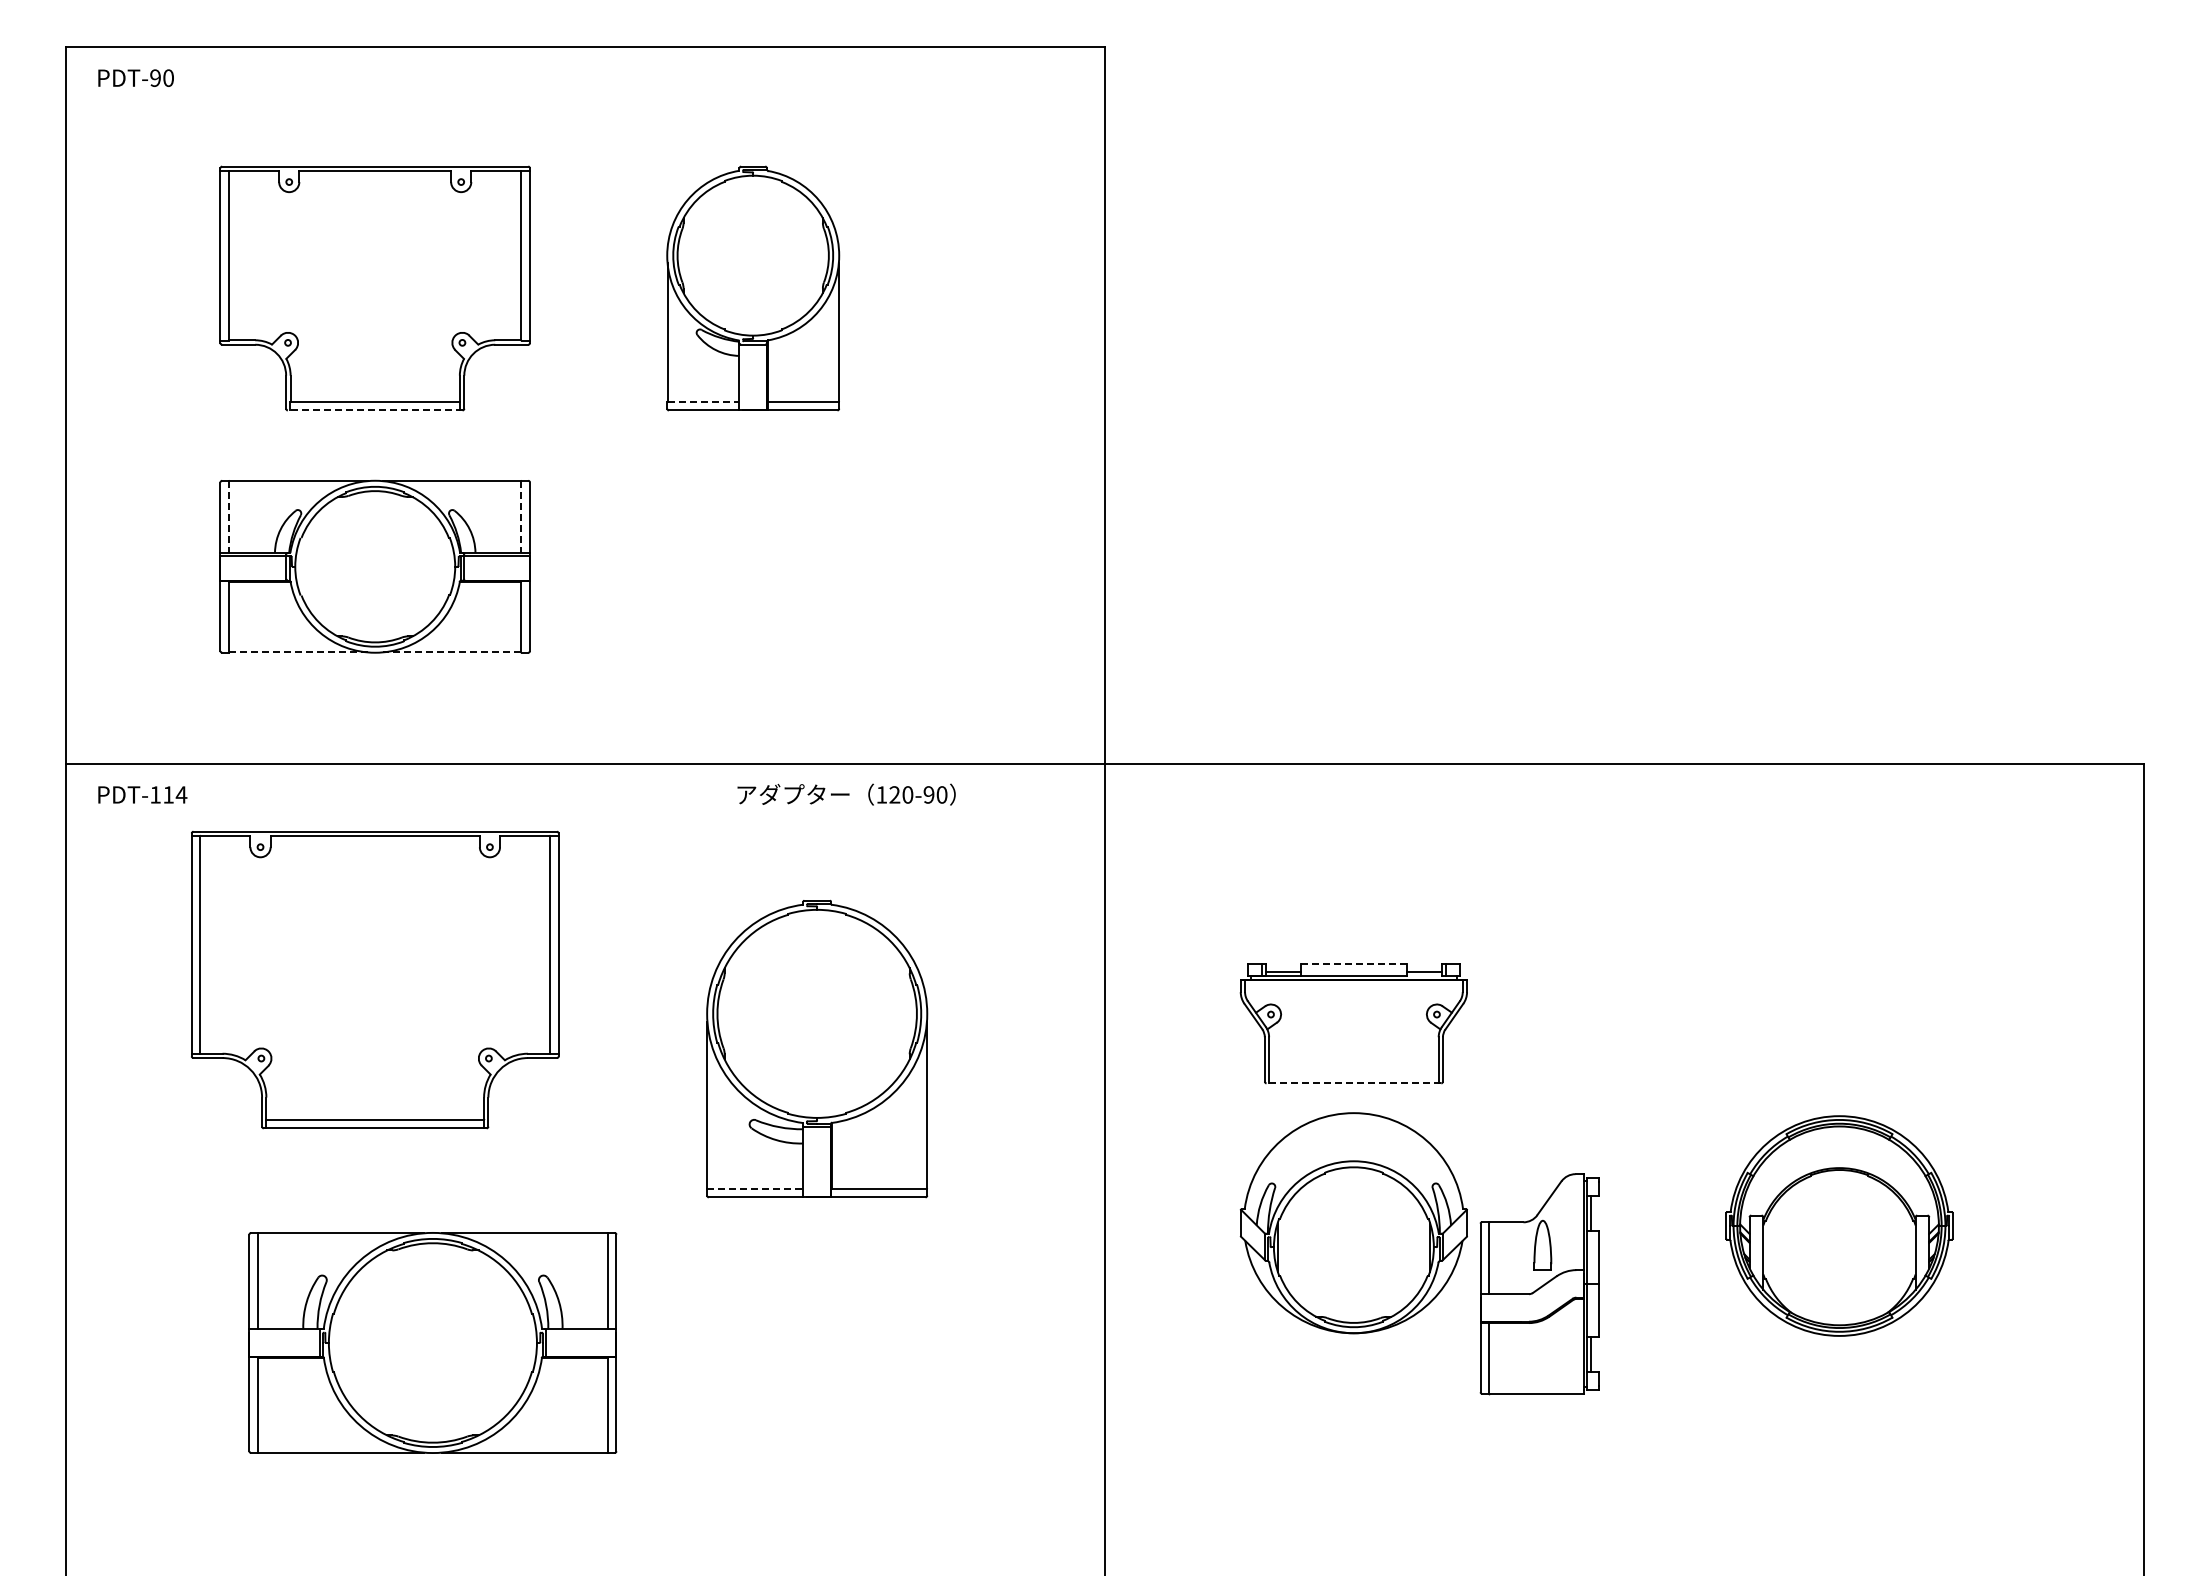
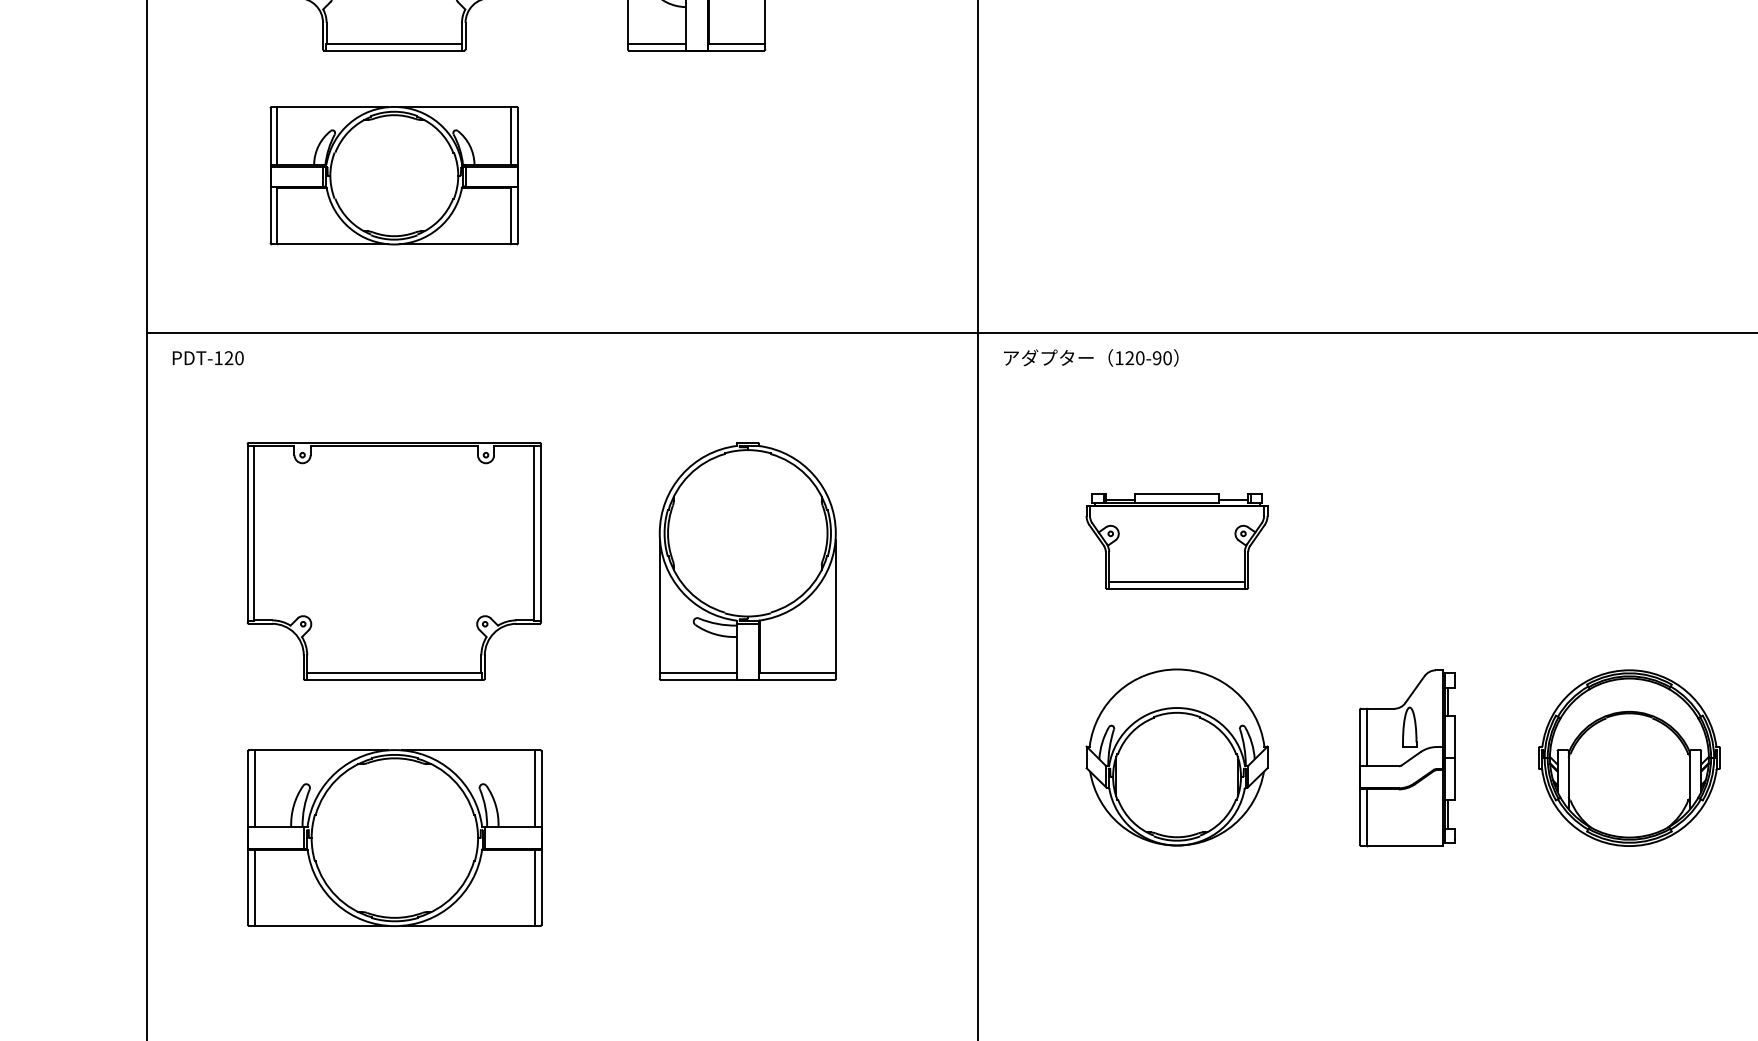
line: (703, 401) -> (656, 43), dashed -> solid
line: (374, 410) -> (393, 50), dashed -> solid
line: (229, 517) -> (277, 136), dashed -> solid
line: (521, 517) -> (511, 136), dashed -> solid
line: (298, 652) -> (332, 244), dashed -> solid
line: (451, 652) -> (455, 244), dashed -> solid
text: (175, 794) -> (234, 357), PDT-114 -> PDT-120
text: (846, 794) -> (1091, 357), moved
line: (1353, 964) -> (1176, 493), dashed -> solid
part: (375, 979) -> (394, 561), moved
line: (1353, 1074) -> (1176, 581), added
line: (1353, 1083) -> (1176, 588), dashed -> solid
line: (755, 1188) -> (698, 672), dashed -> solid
part: (1353, 1223) -> (1176, 757), moved
part: (1839, 1225) -> (1629, 757), moved
part: (1539, 1284) -> (1407, 758), moved
part: (432, 1342) -> (394, 837), moved

